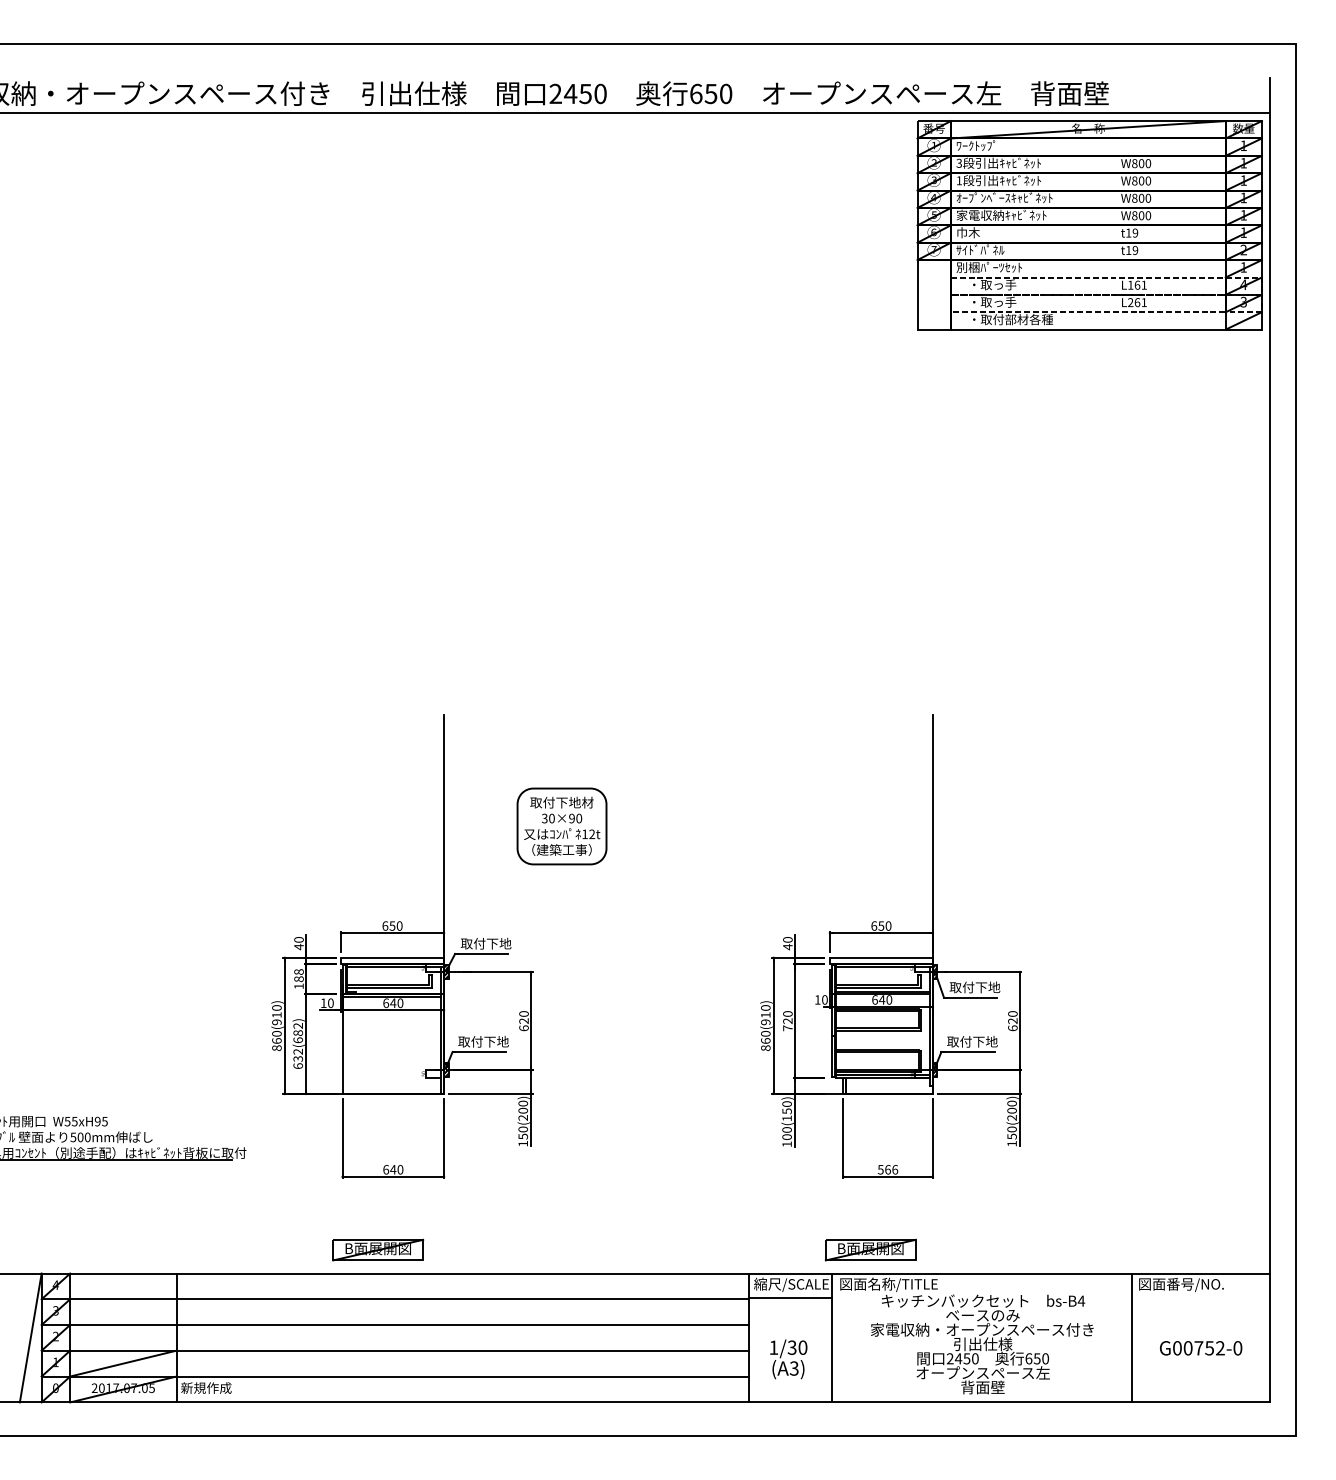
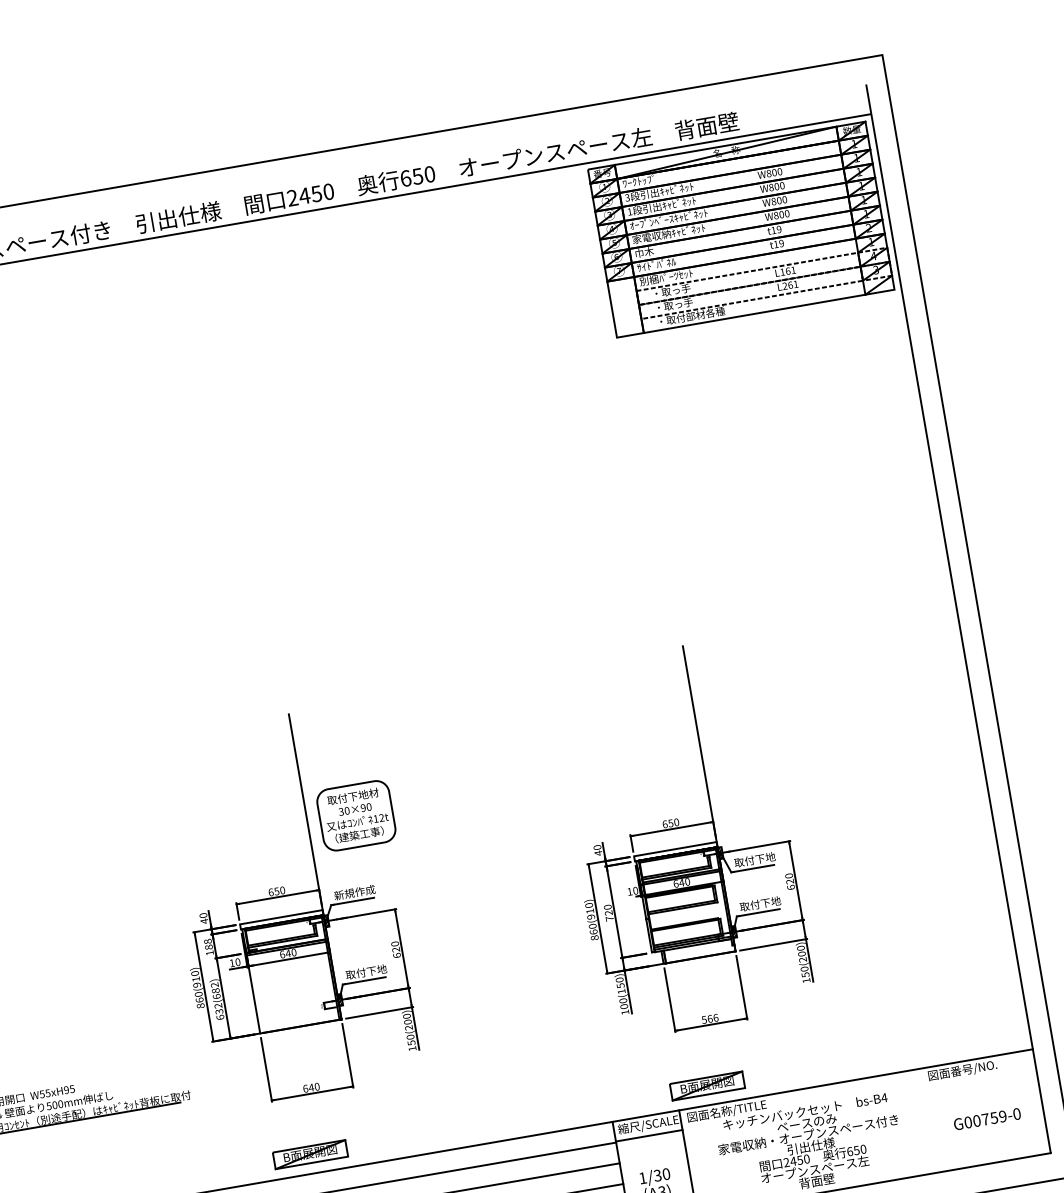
part: (561, 826) -> (355, 815), moved
text: (485, 943) -> (354, 892), 取付下地 -> 新規作成
line: (1131, 1337) -> (929, 1120), removed
text: (1220, 1348) -> (1003, 1116), G00752-0 -> G00759-0

